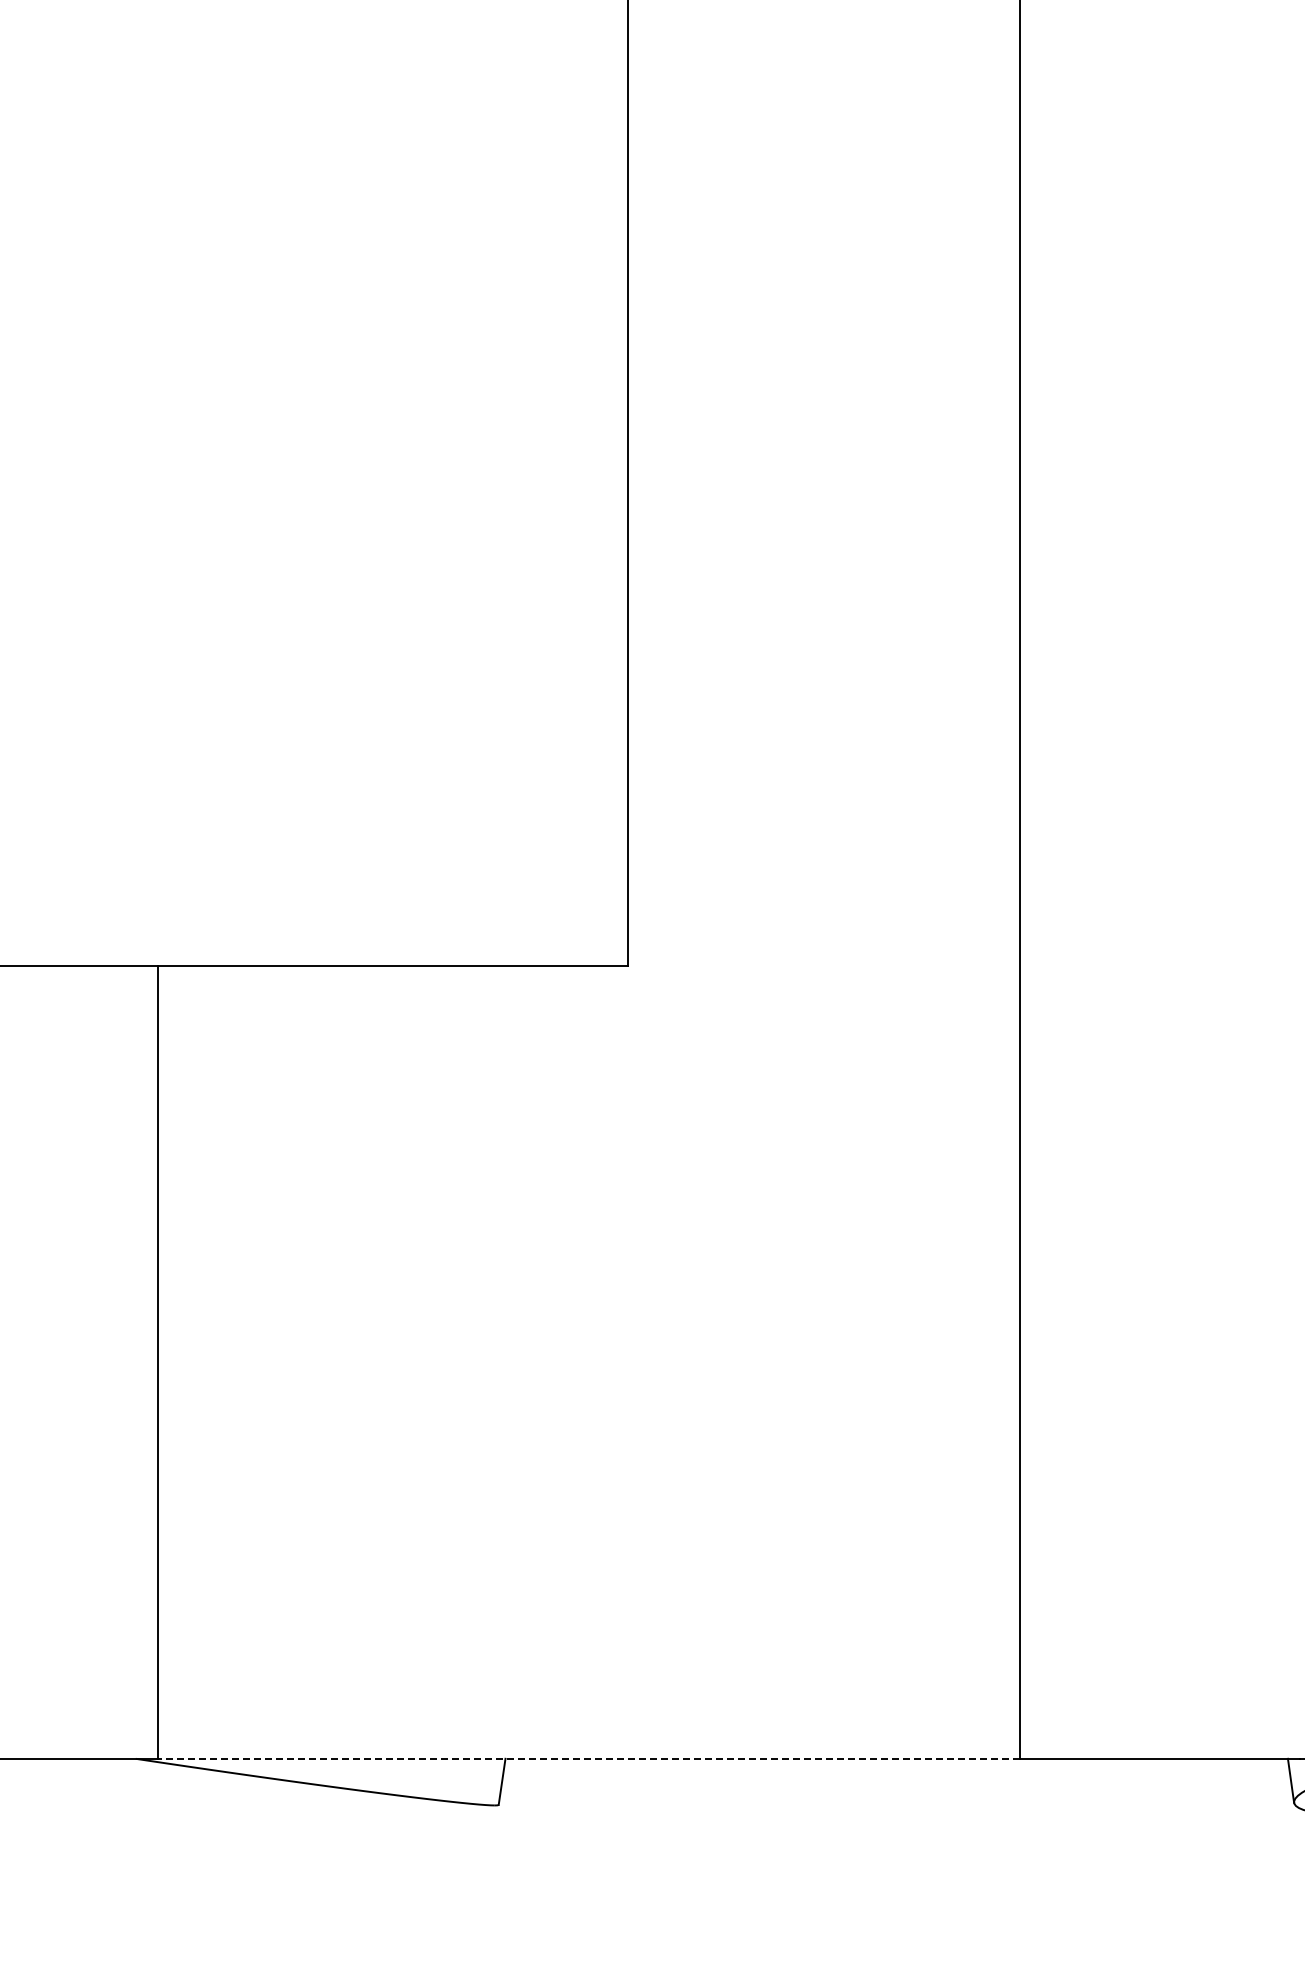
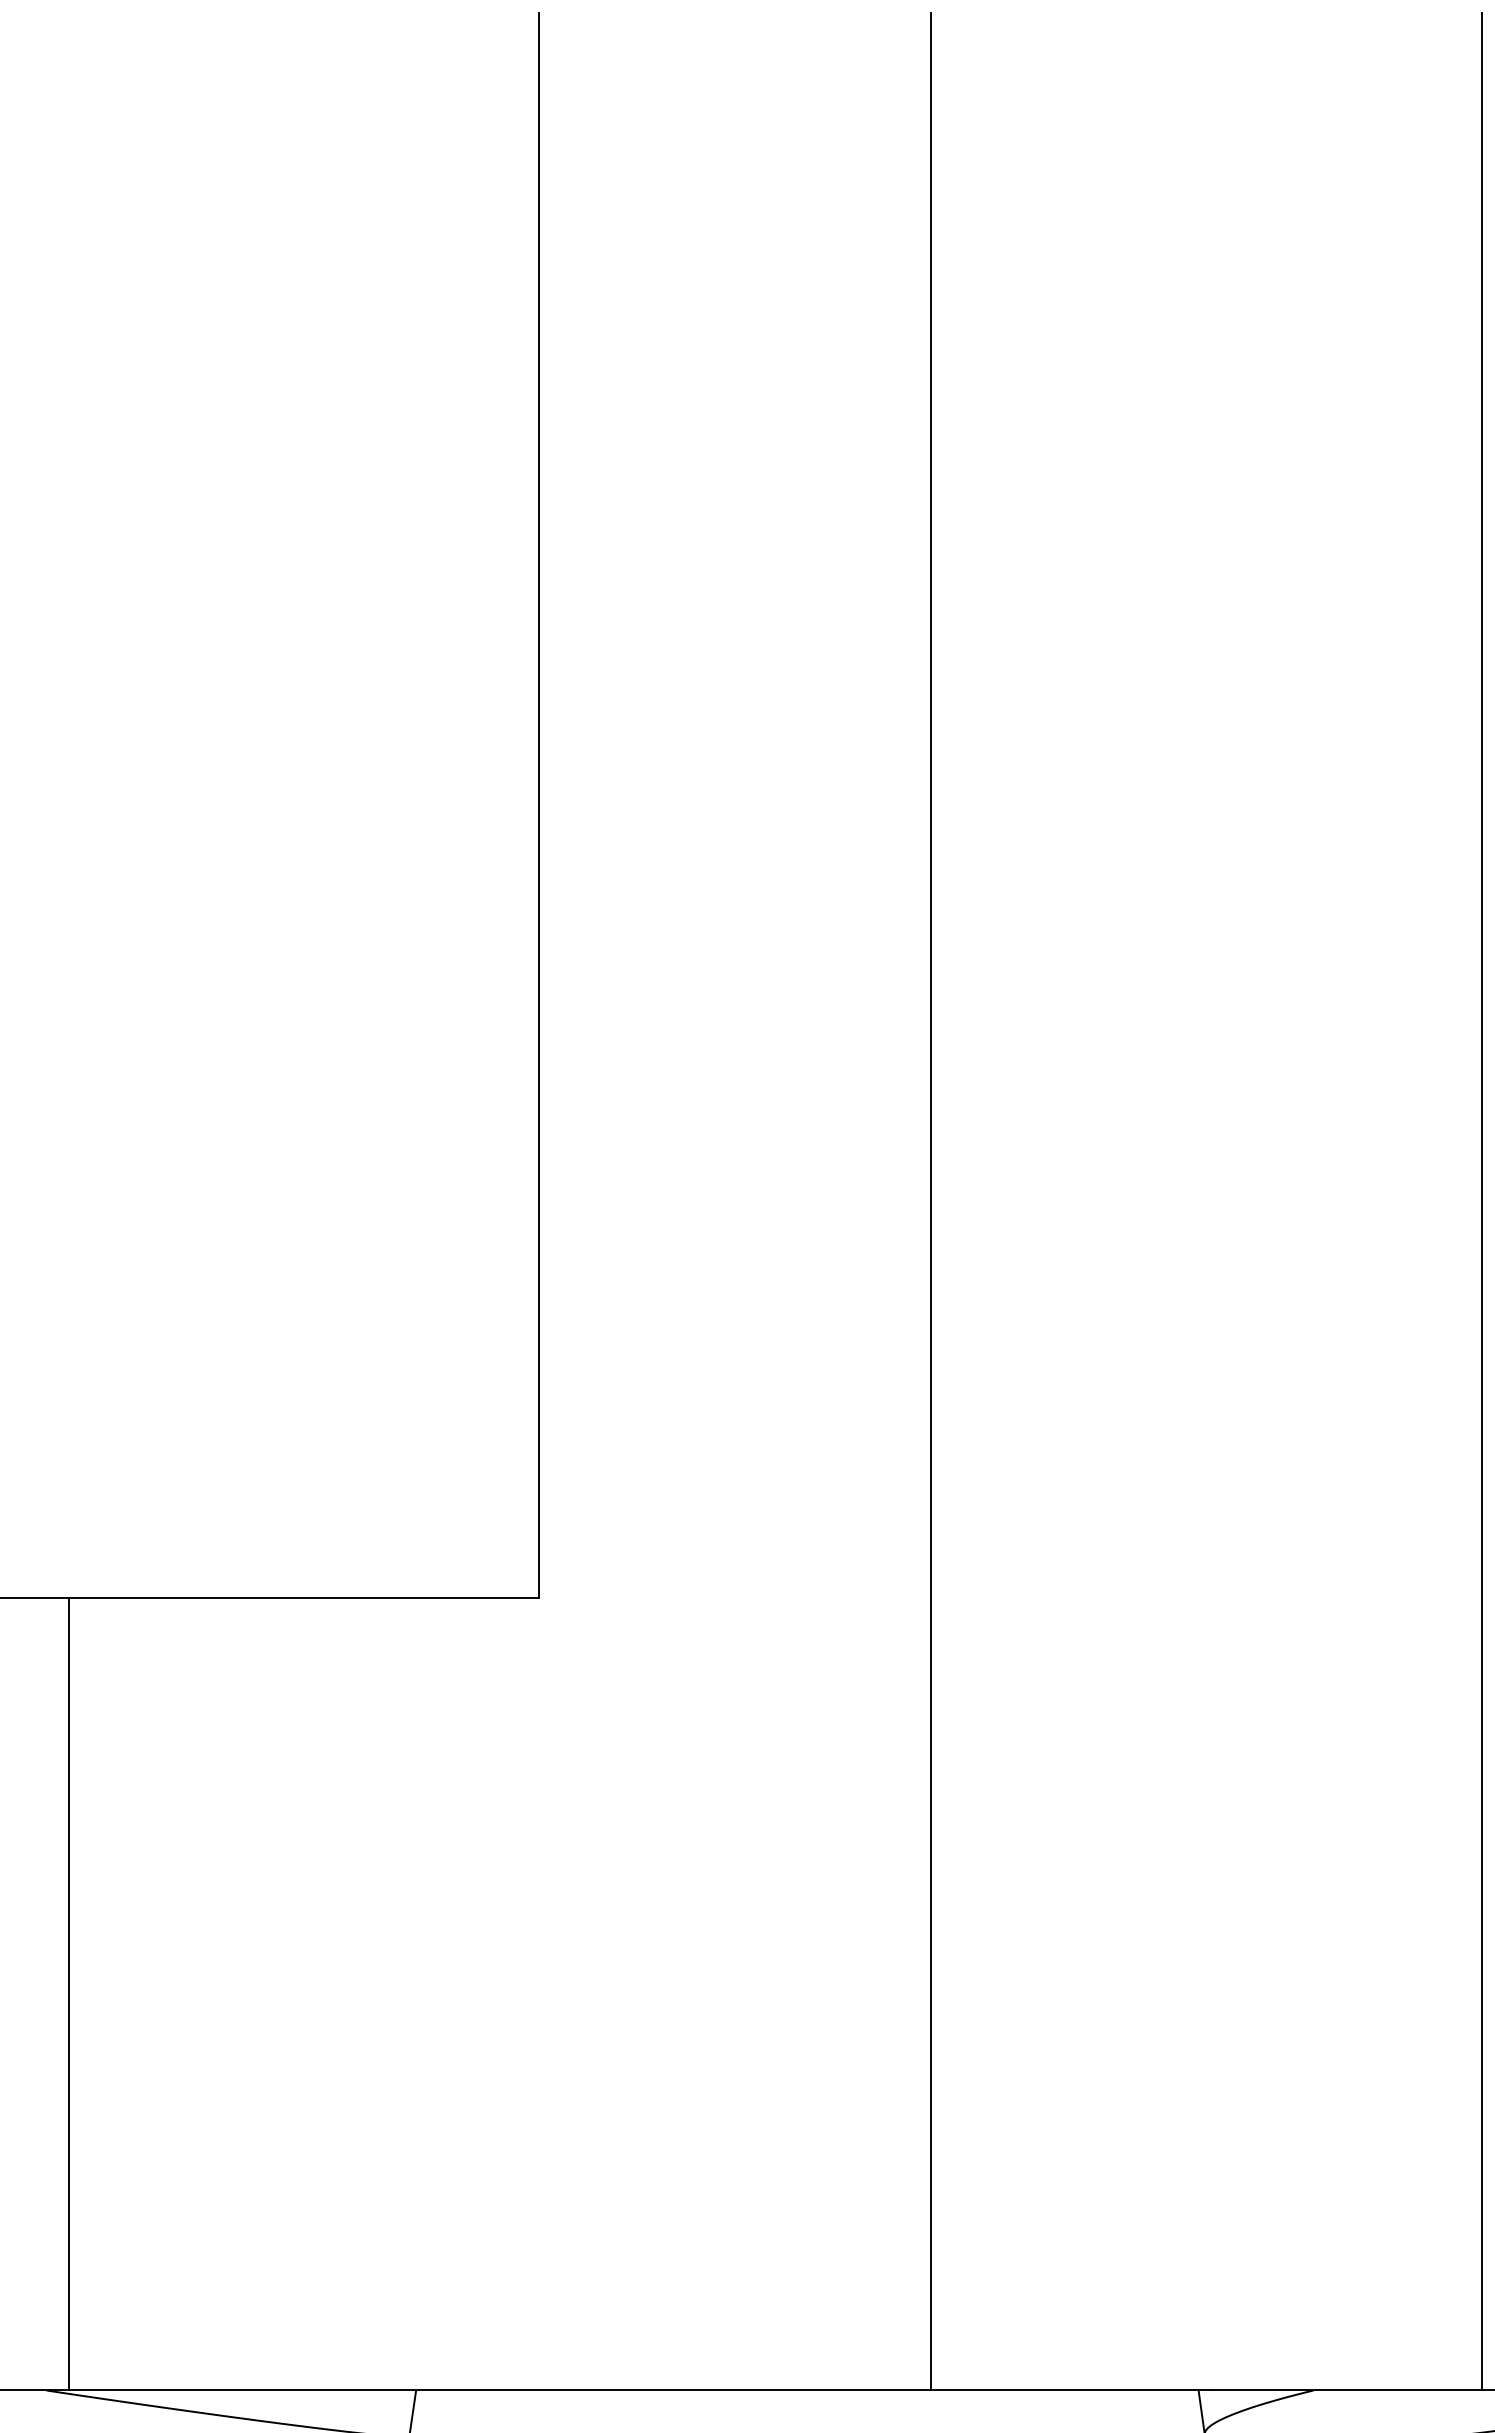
line: (588, 1758) -> (499, 2390), dashed -> solid

